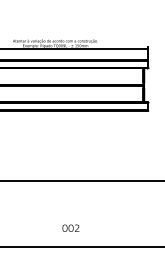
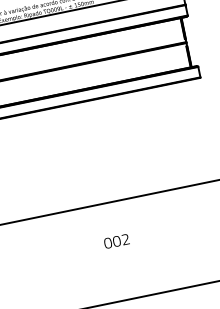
text: (70, 227) -> (115, 240), moved

